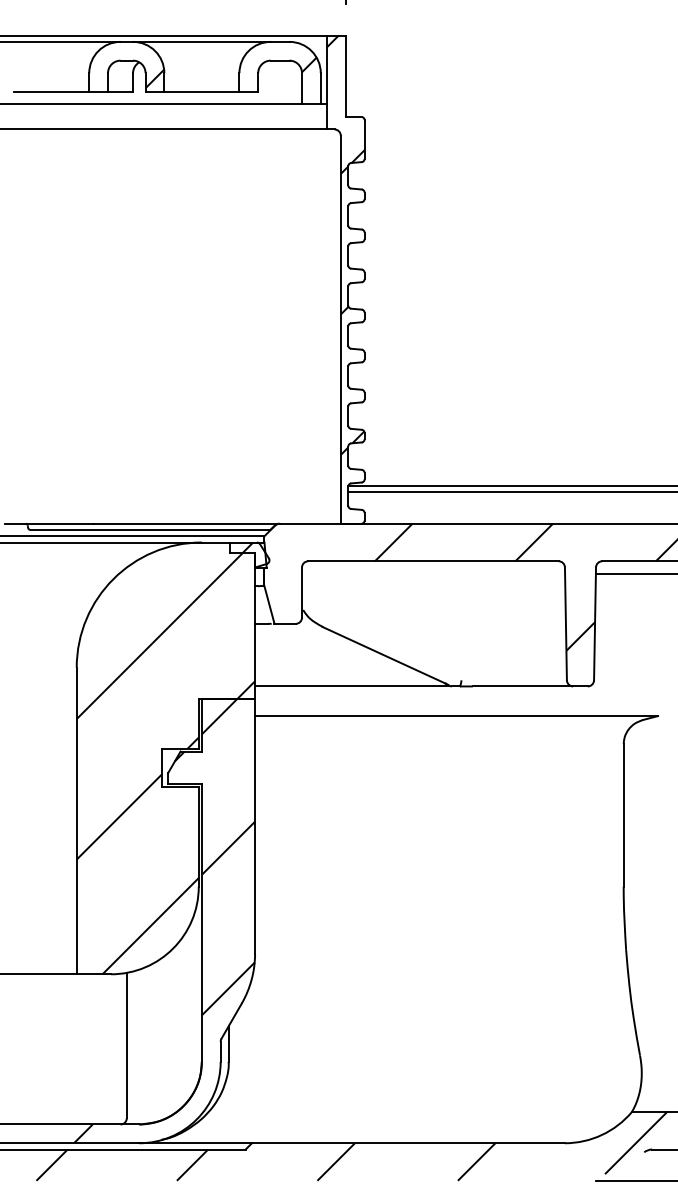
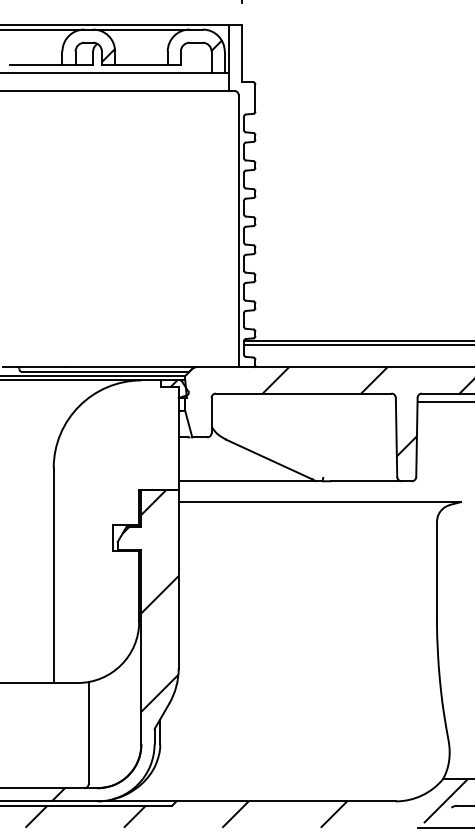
hatch: (345, 244) -> (242, 171), removed
hatch: (165, 763) -> (115, 535), removed

